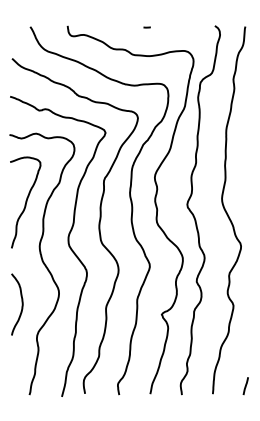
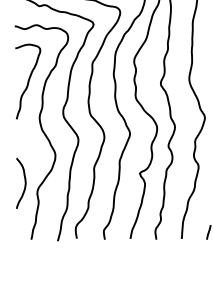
curve: (21, 304) -> (24, 183), moved

